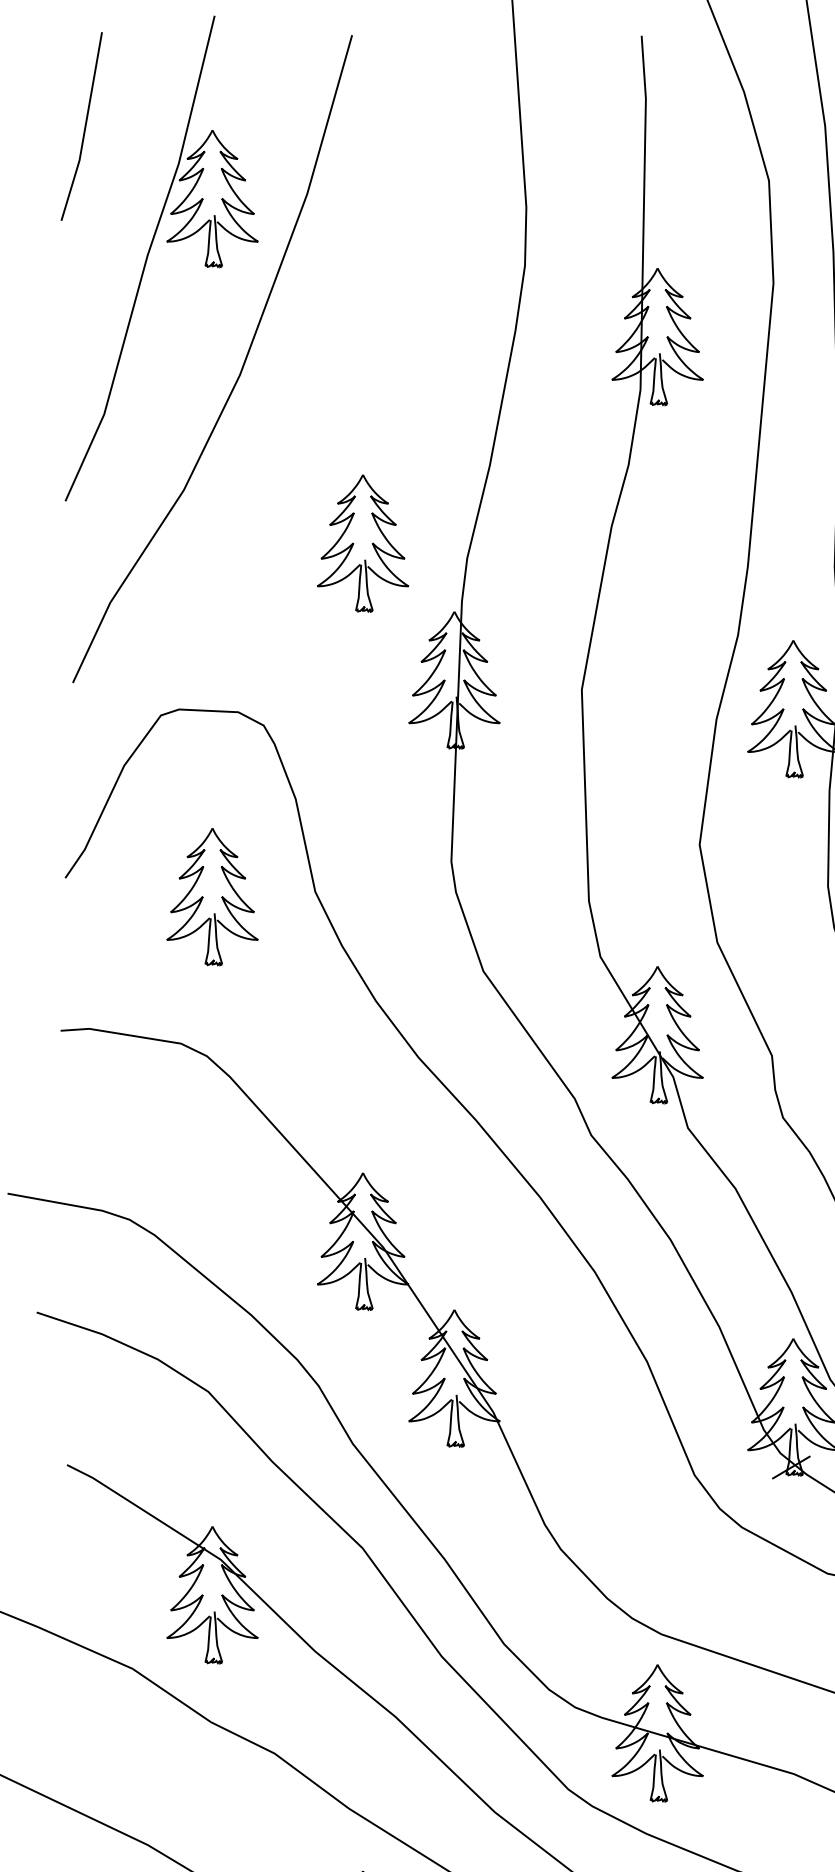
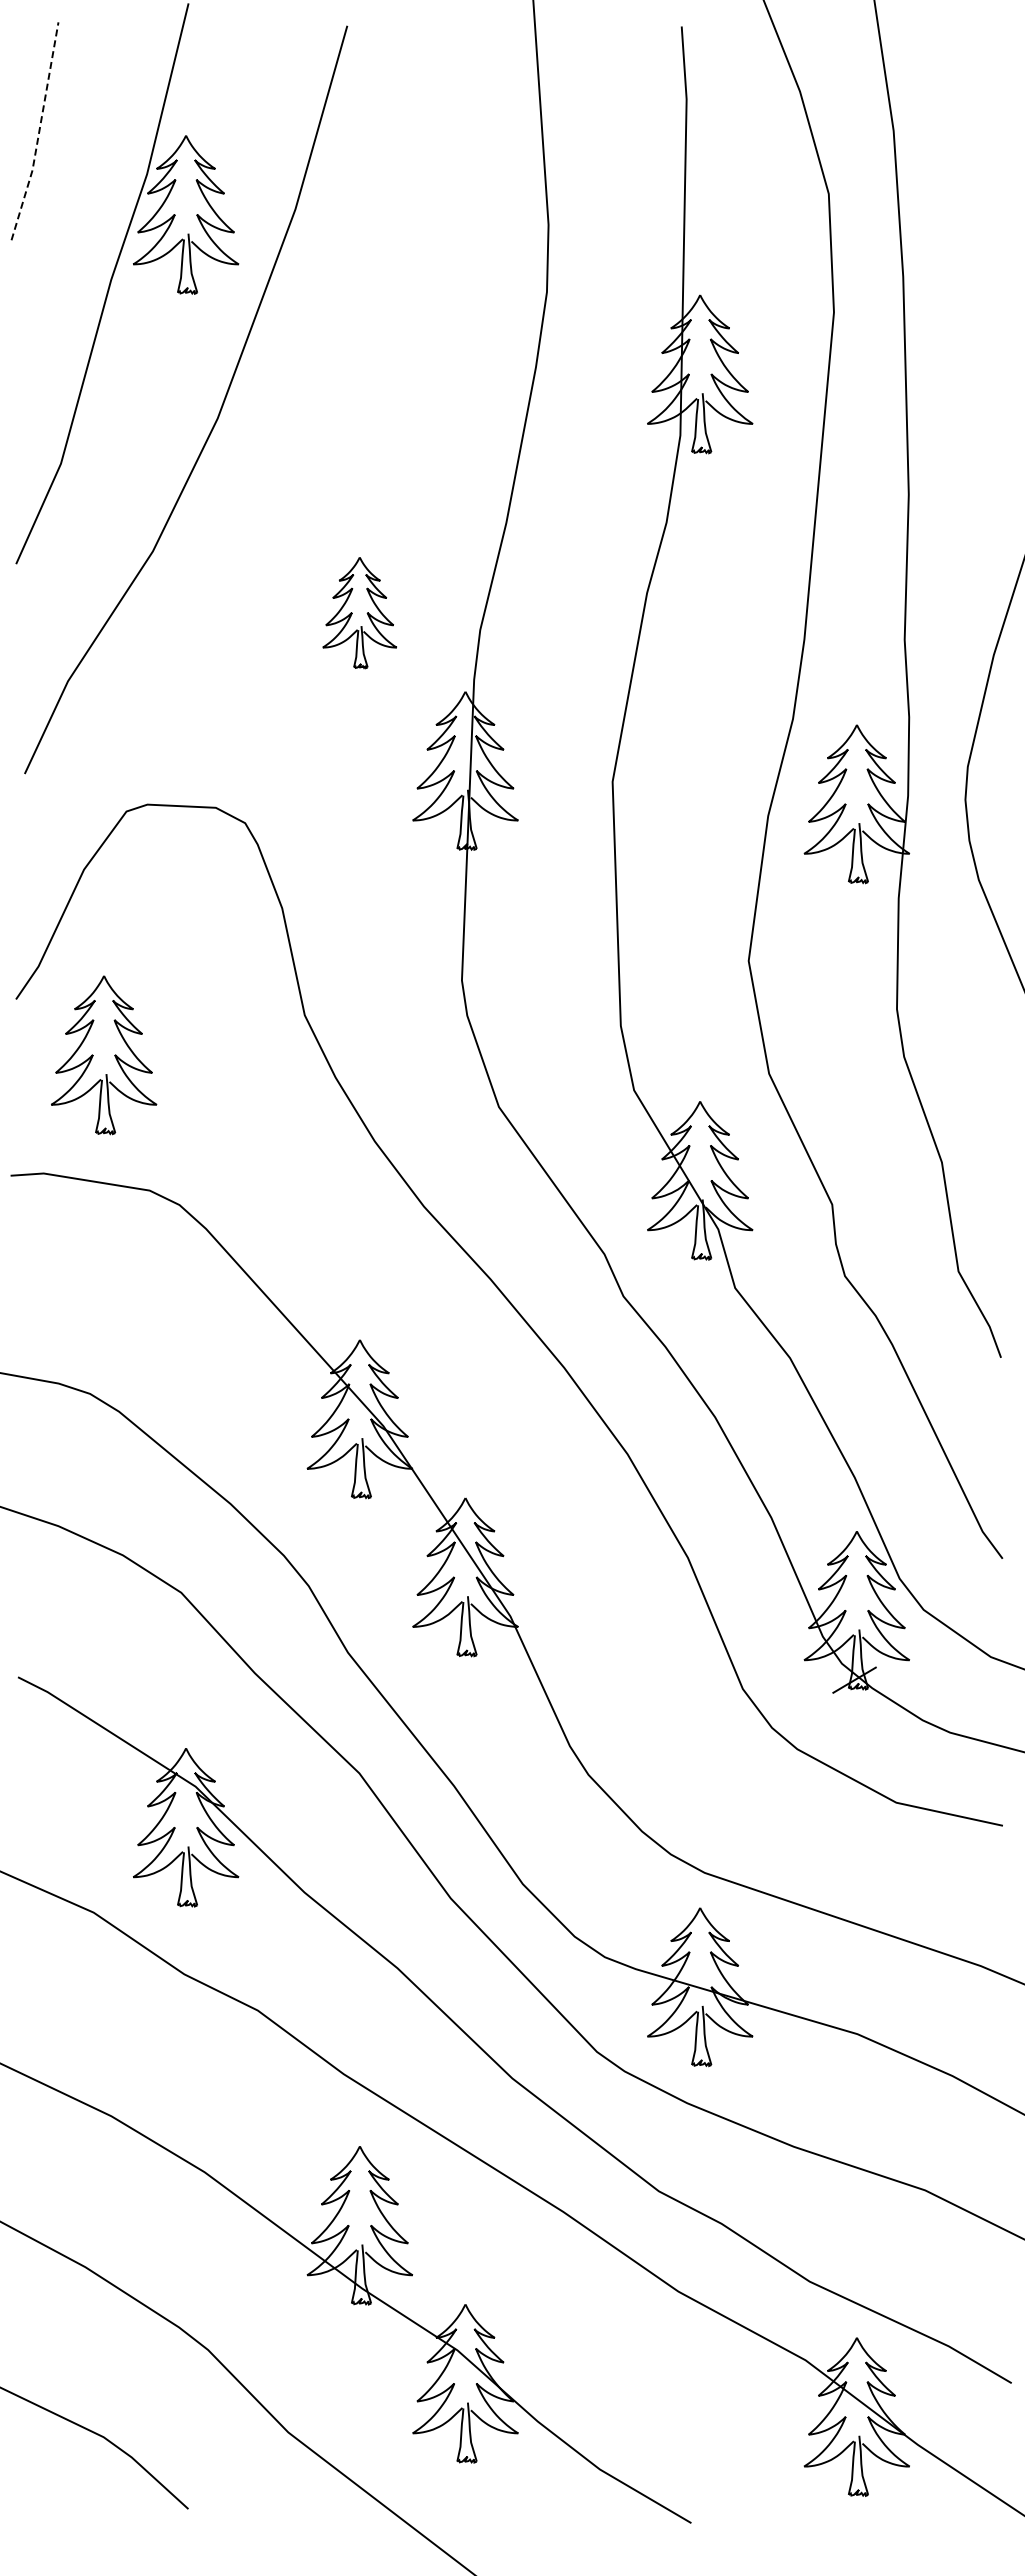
line: (85, 127) -> (39, 132), solid -> dashed
part: (362, 543) -> (359, 612), size x0.7
part: (212, 897) -> (104, 1055), moved

